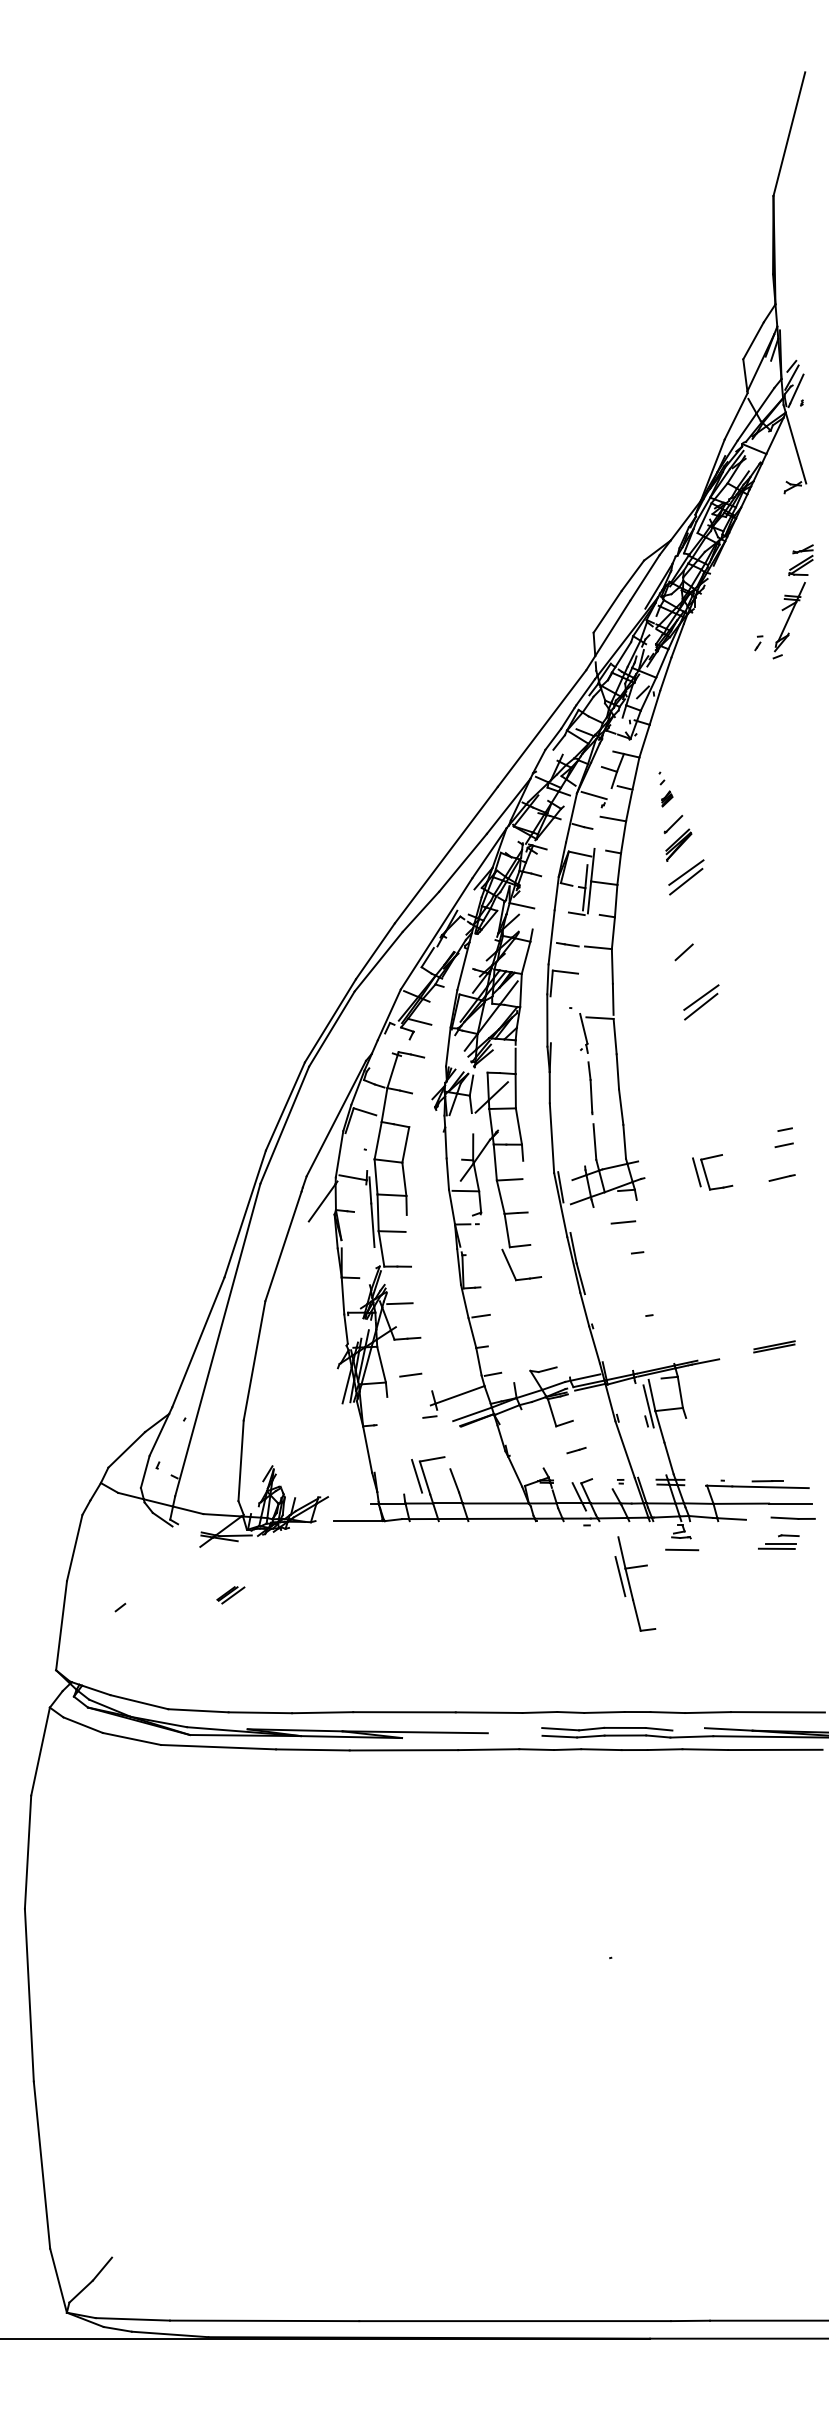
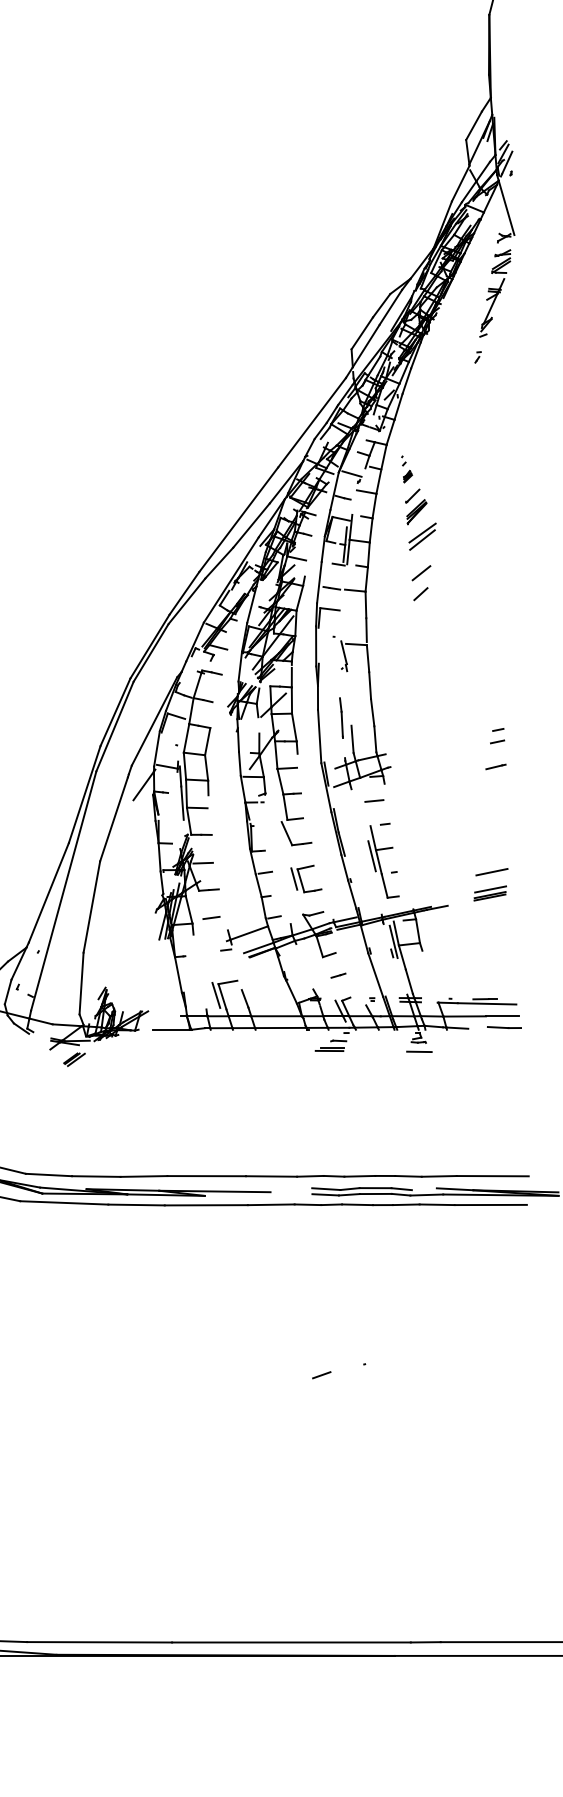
part: (792, 601) -> (494, 293), moved
line: (684, 924) -> (421, 572), added
part: (701, 1002) -> (434, 632), removed
line: (590, 1088) -> (341, 718), moved
part: (706, 1173) -> (301, 879), moved
line: (776, 1315) -> (491, 872), added
line: (774, 1337) -> (490, 889), added
part: (778, 1541) -> (330, 1045), moved
part: (635, 1583) -> (383, 861), moved
part: (230, 1595) -> (74, 1059), moved
line: (554, 1972) -> (321, 1375), added

